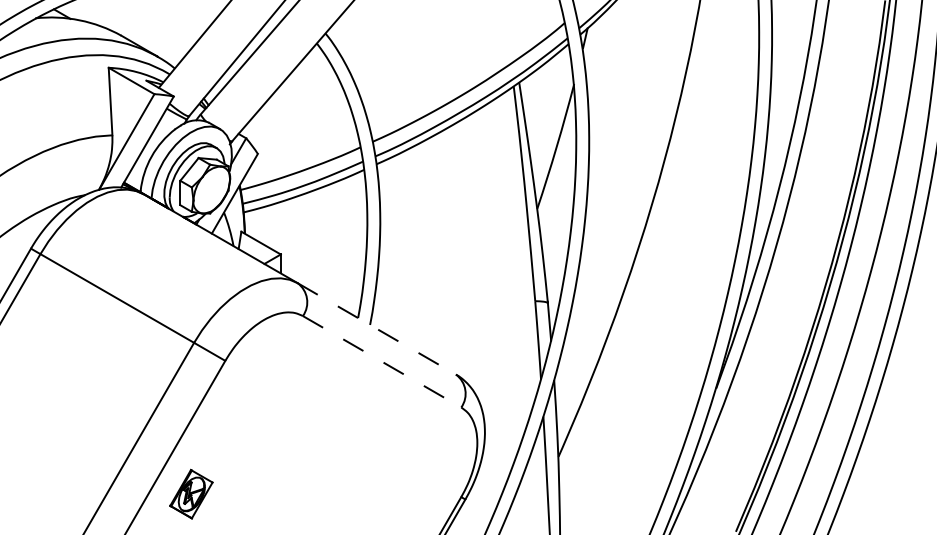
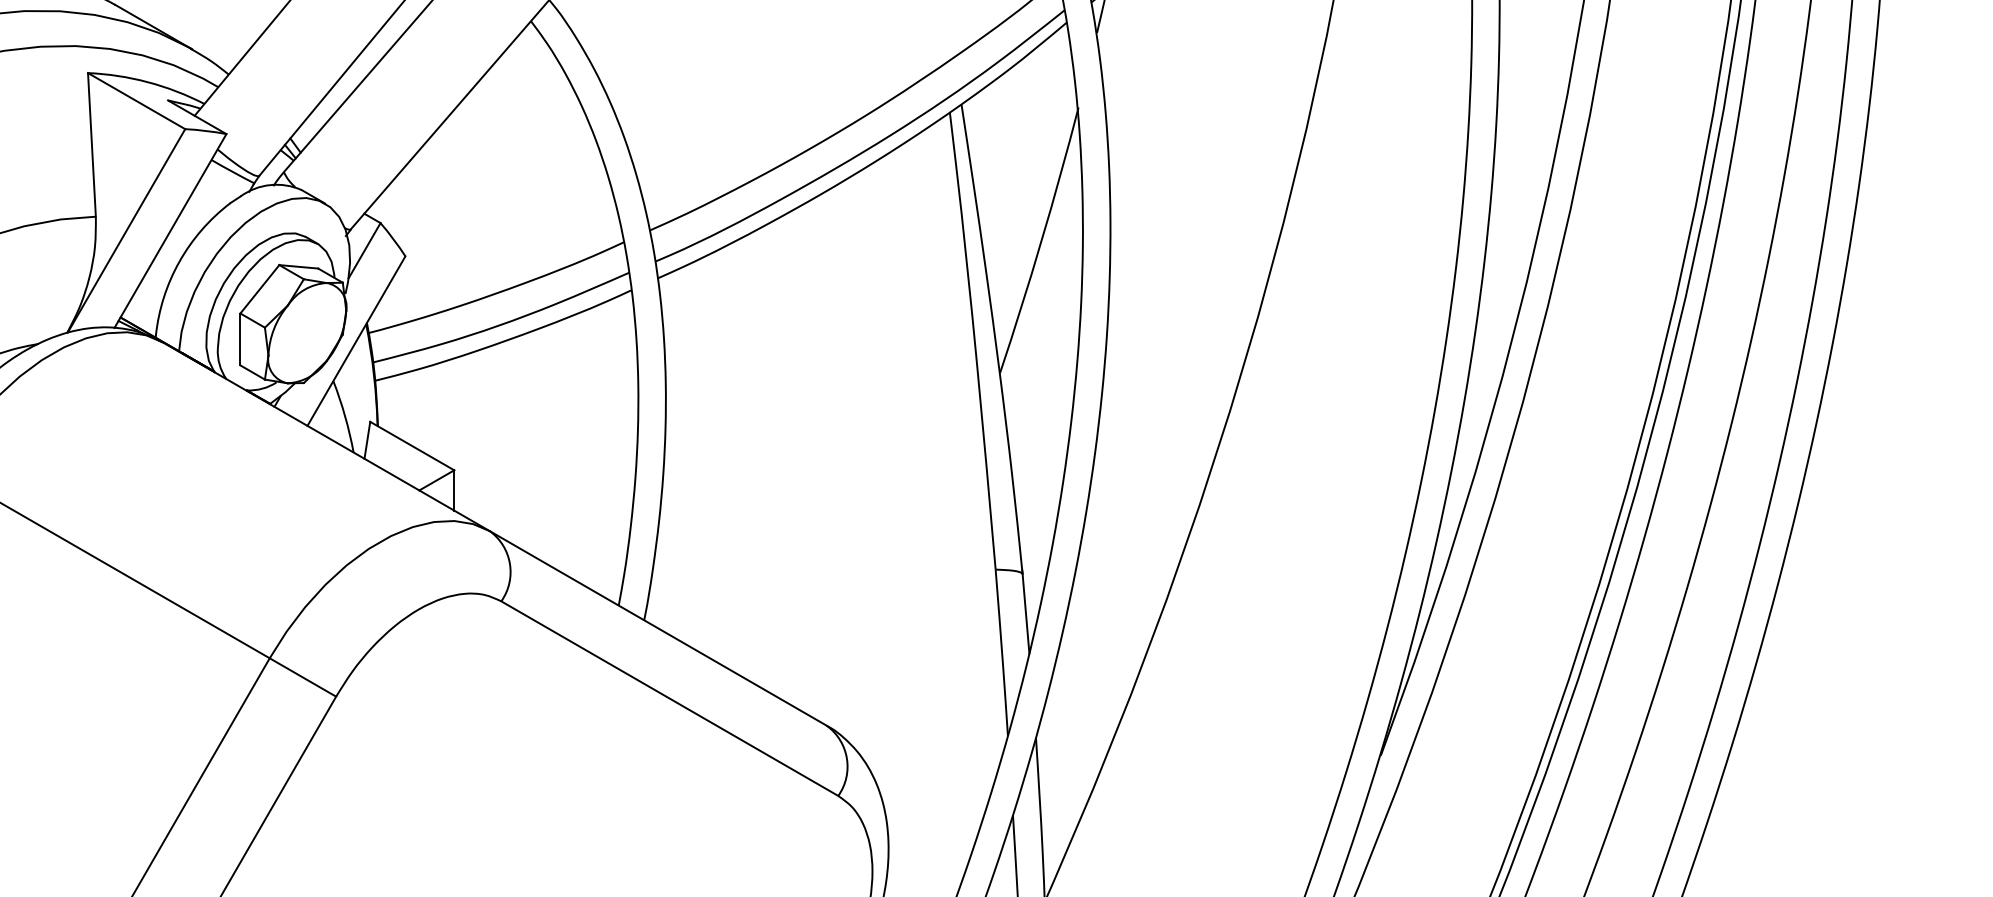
line: (377, 329) -> (659, 629), dashed -> solid
line: (382, 362) -> (670, 700), dashed -> solid

